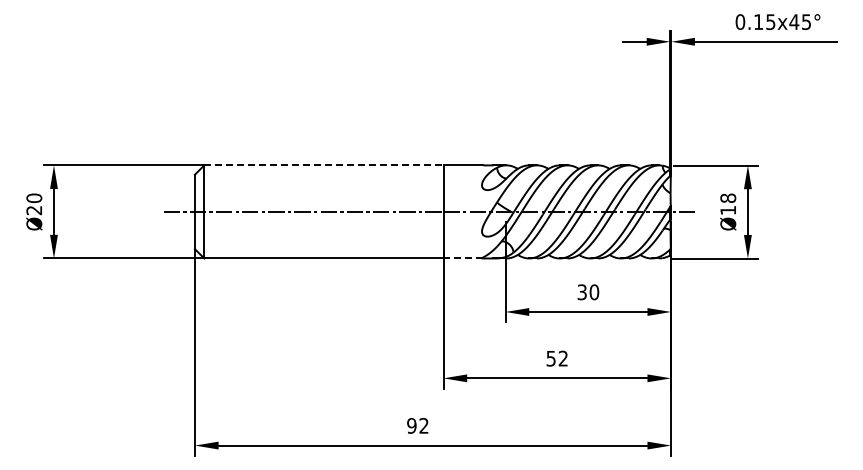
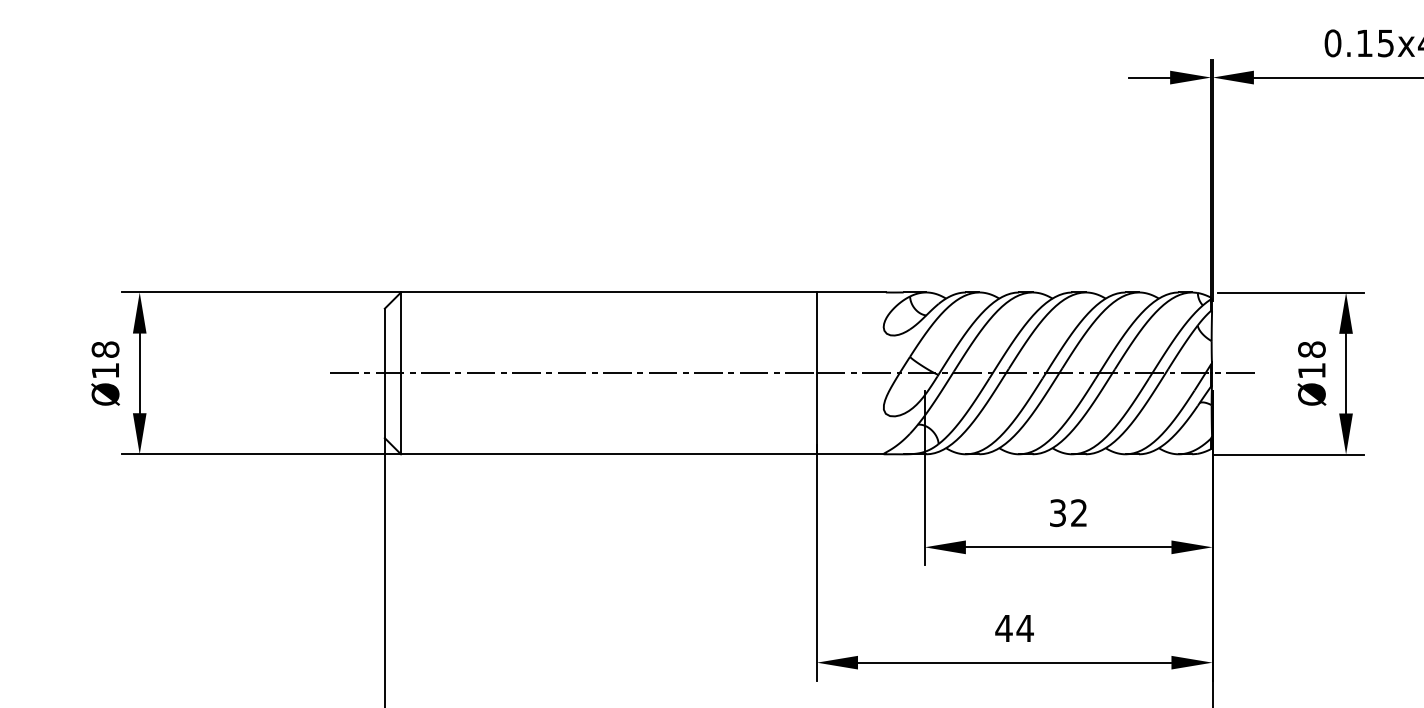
line: (324, 165) -> (609, 292), dashed -> solid
text: (33, 204) -> (104, 360), Ø20 -> Ø18
line: (463, 258) -> (851, 454), dashed -> solid
text: (594, 292) -> (1079, 513), 30 -> 32
text: (557, 358) -> (1015, 628), 52 -> 44

